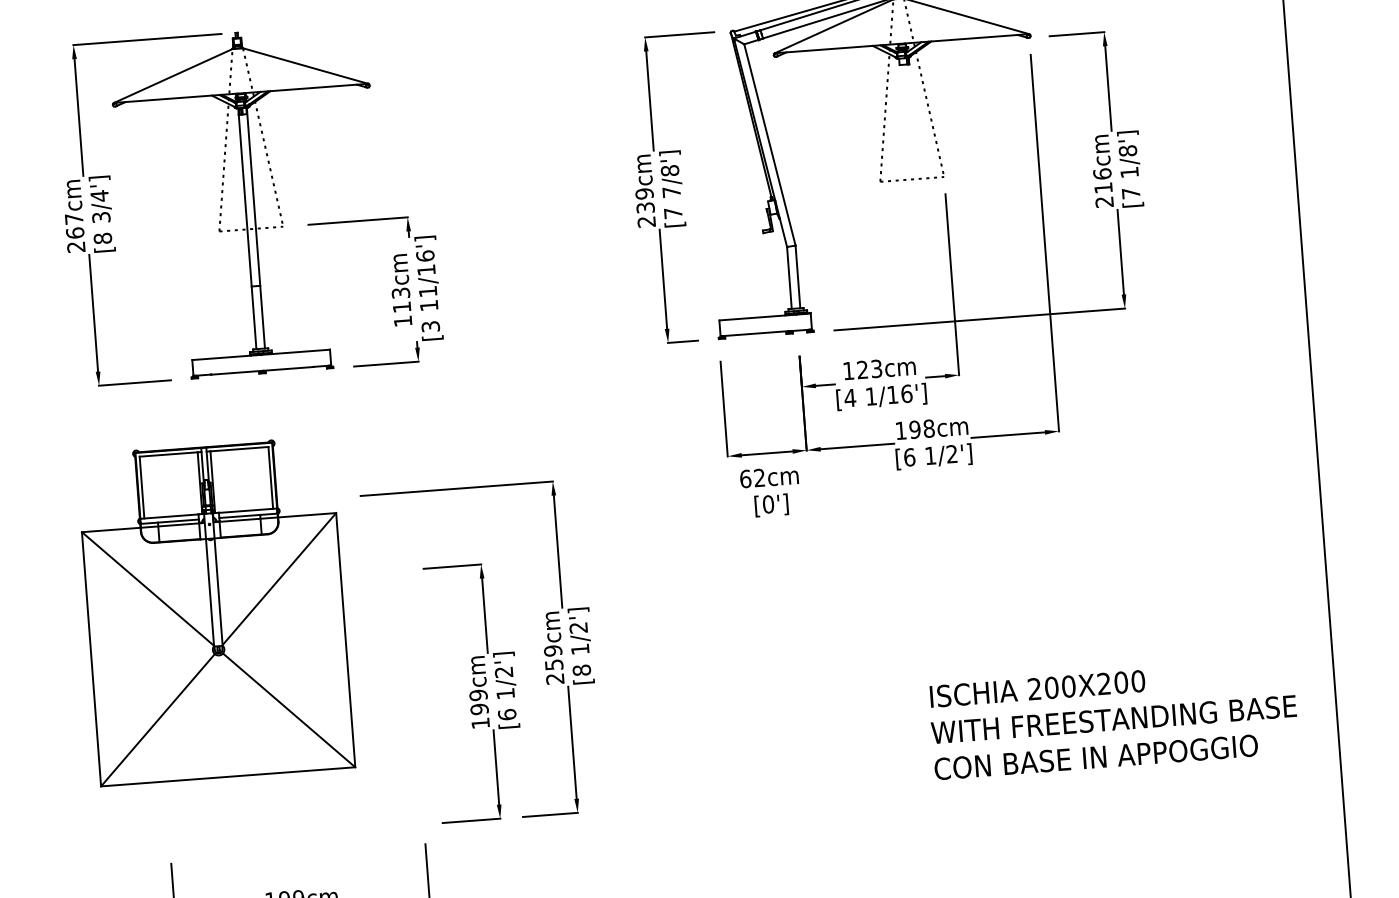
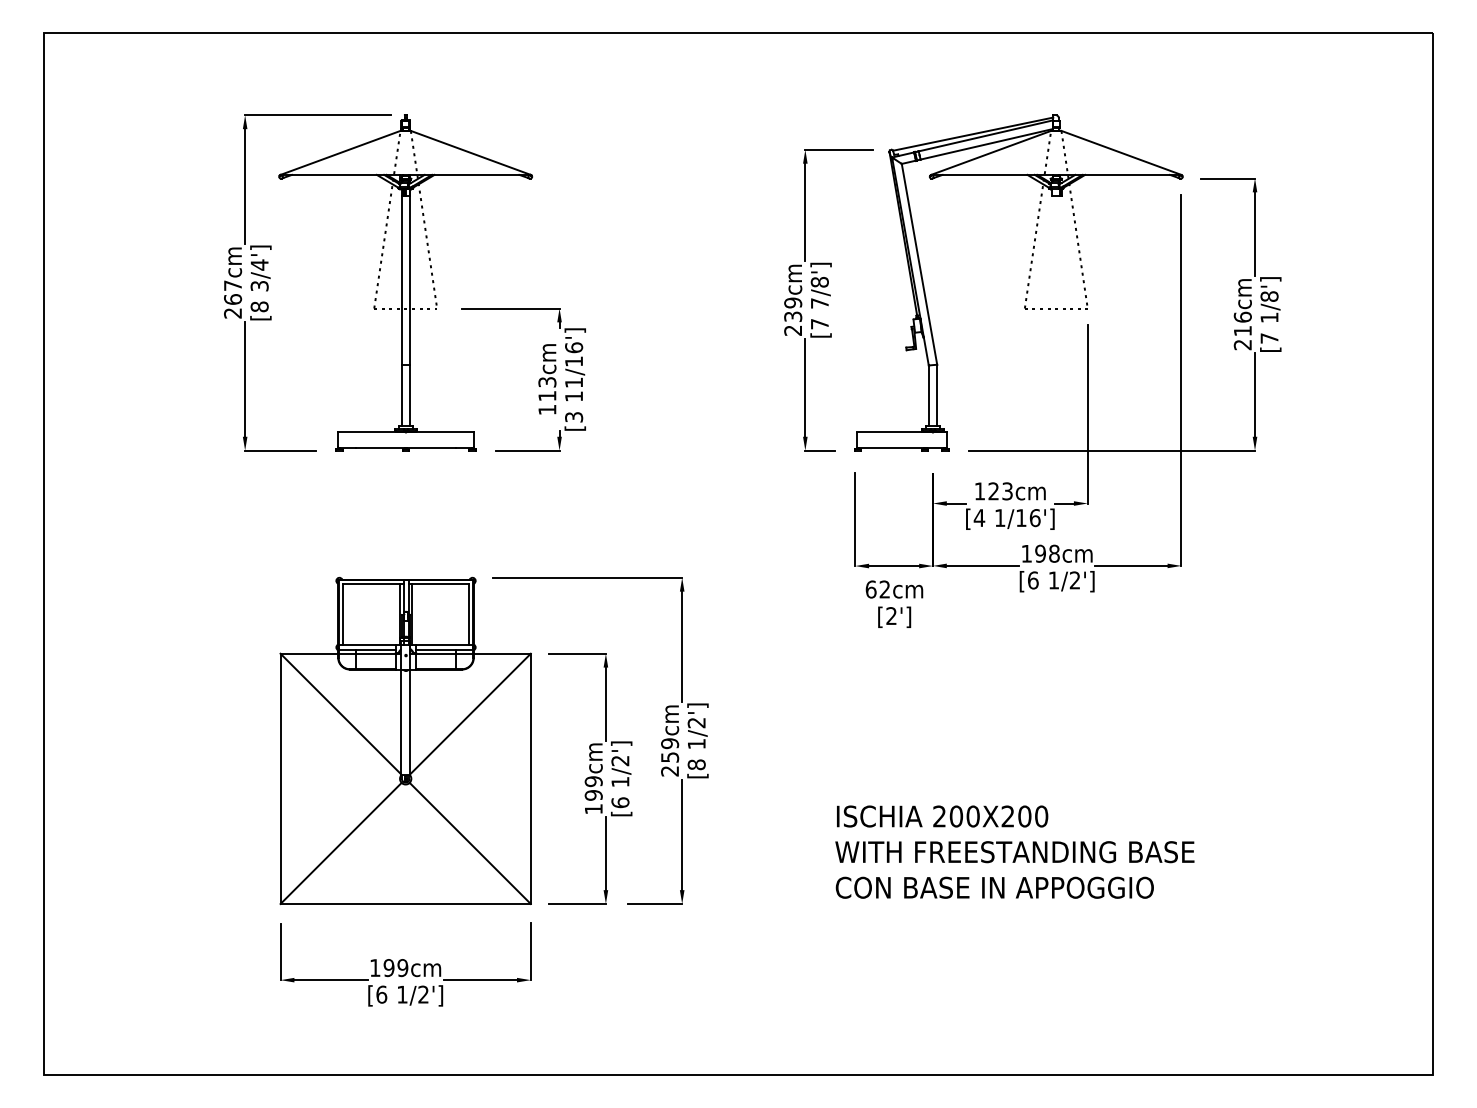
text: (768, 504) -> (891, 616), [0'] -> [2']
part: (215, 610) -> (405, 740), moved
text: (1113, 718) -> (1014, 851), moved

